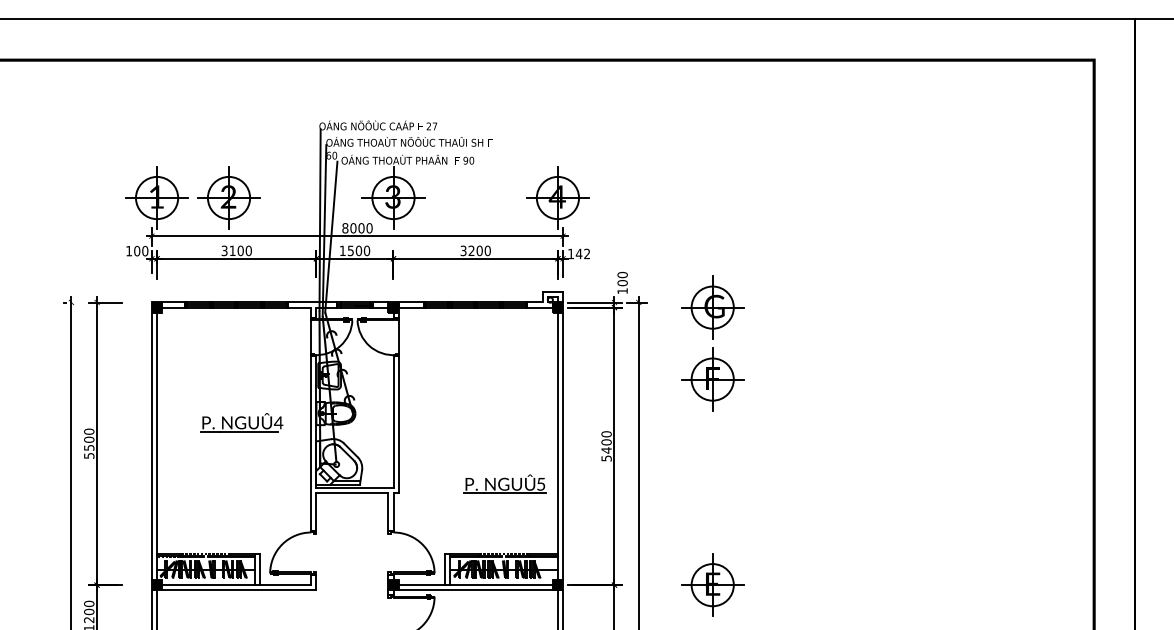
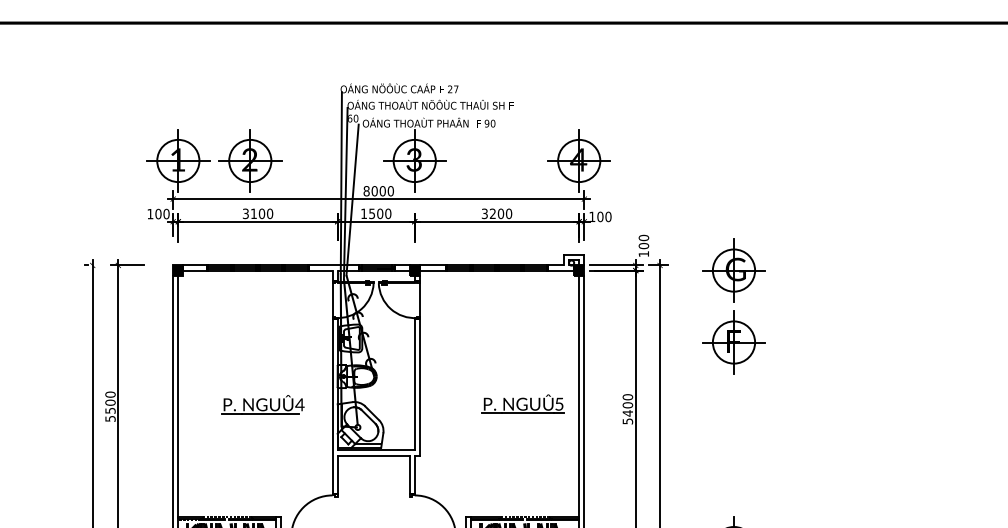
text: (582, 253) -> (603, 216), 142 -> 100
part: (241, 422) -> (262, 404), moved
part: (504, 483) -> (522, 403), moved

